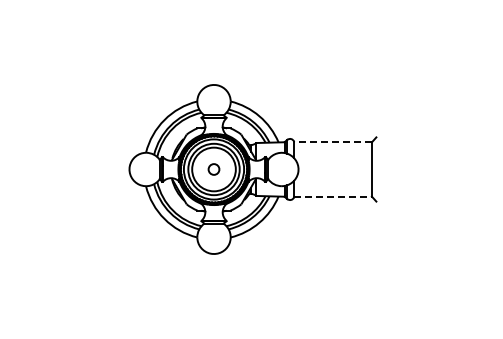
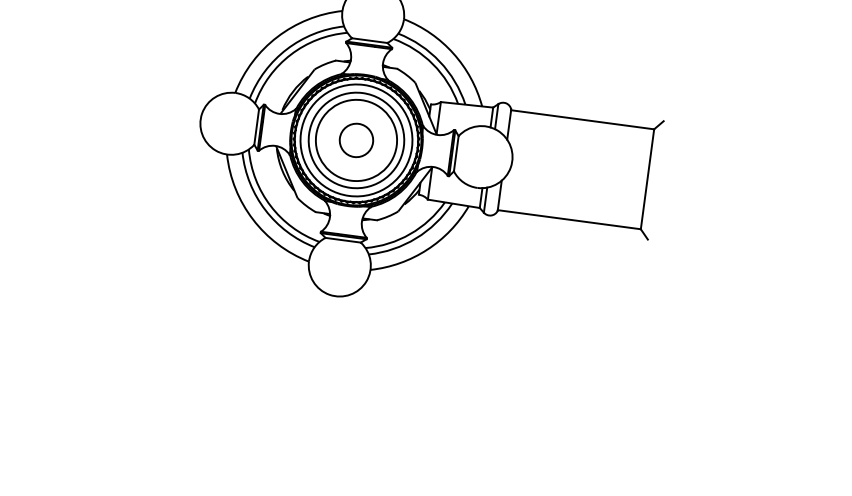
line: (333, 142) -> (583, 120), dashed -> solid
circle: (213, 169) -> (355, 140), size x1.67
line: (333, 196) -> (570, 219), dashed -> solid

